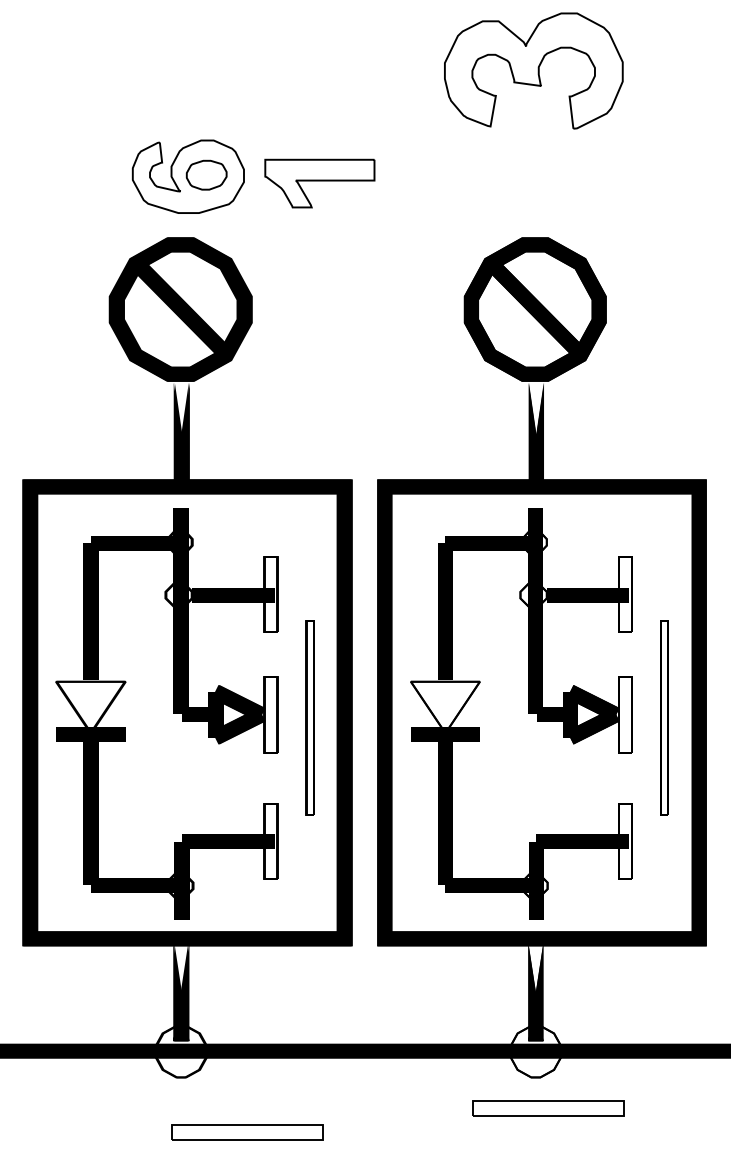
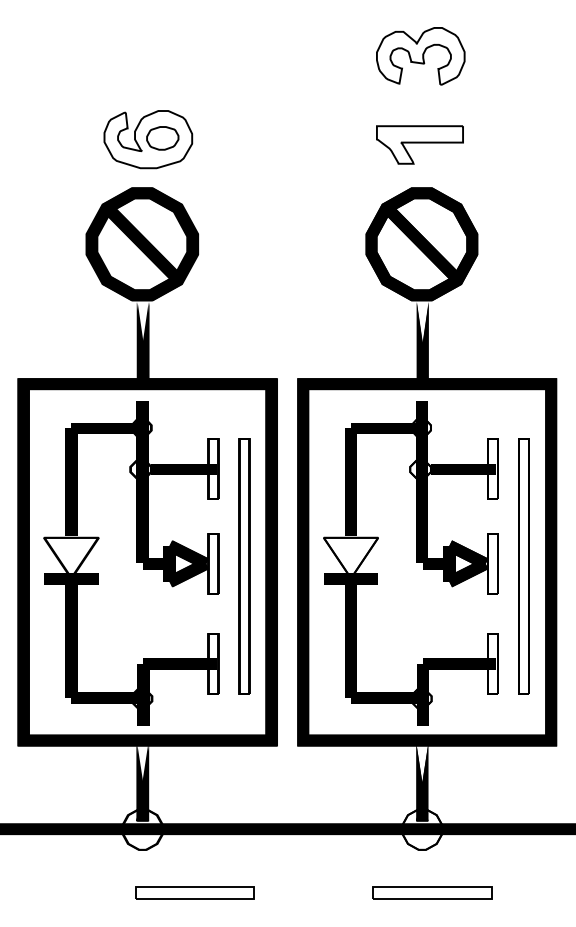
part: (533, 71) -> (420, 56), size x0.62
part: (319, 183) -> (419, 144), moved
part: (309, 717) -> (243, 566), size x1.67
part: (664, 717) -> (523, 566), size x1.67
part: (548, 1108) -> (432, 893), moved

